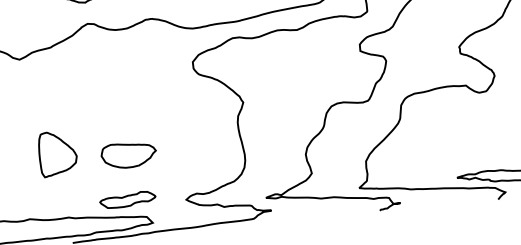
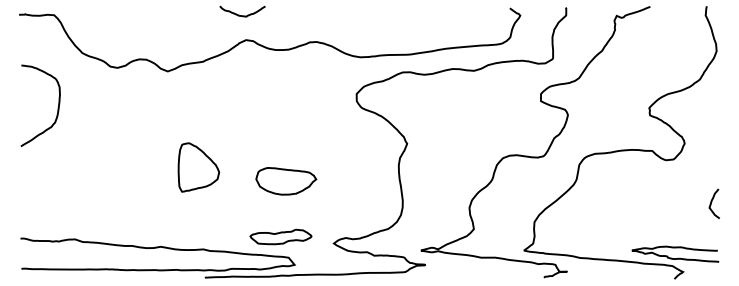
part: (57, 153) -> (198, 167), moved
part: (129, 155) -> (286, 181), moved
part: (127, 199) -> (280, 236), moved

